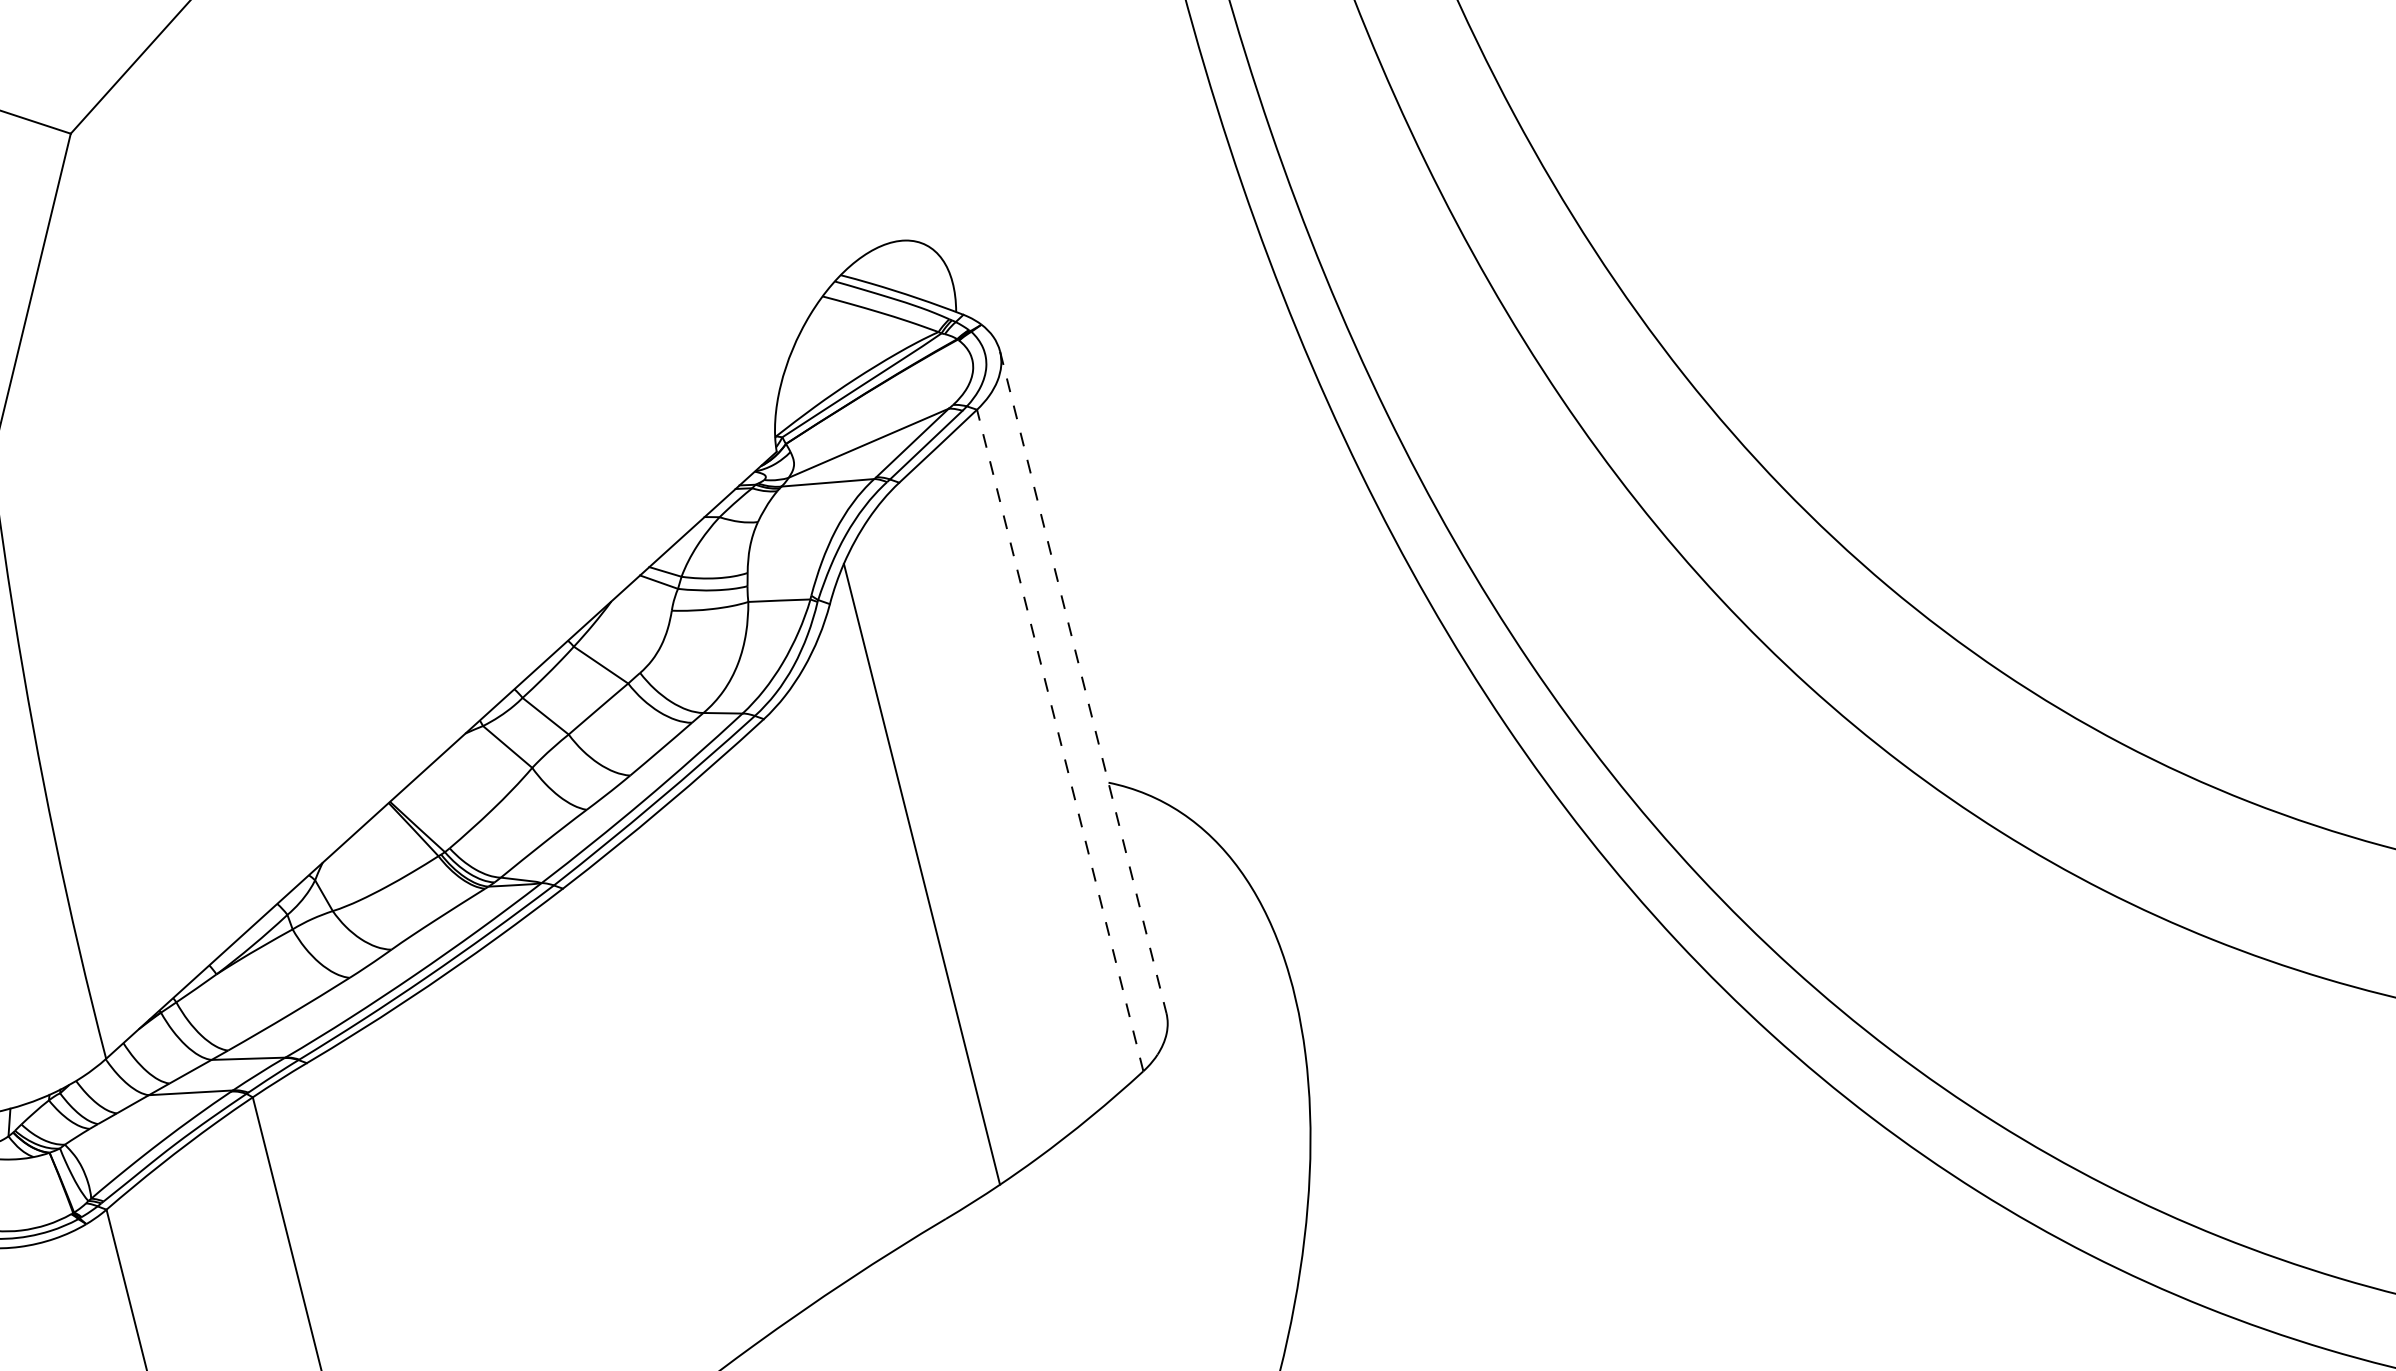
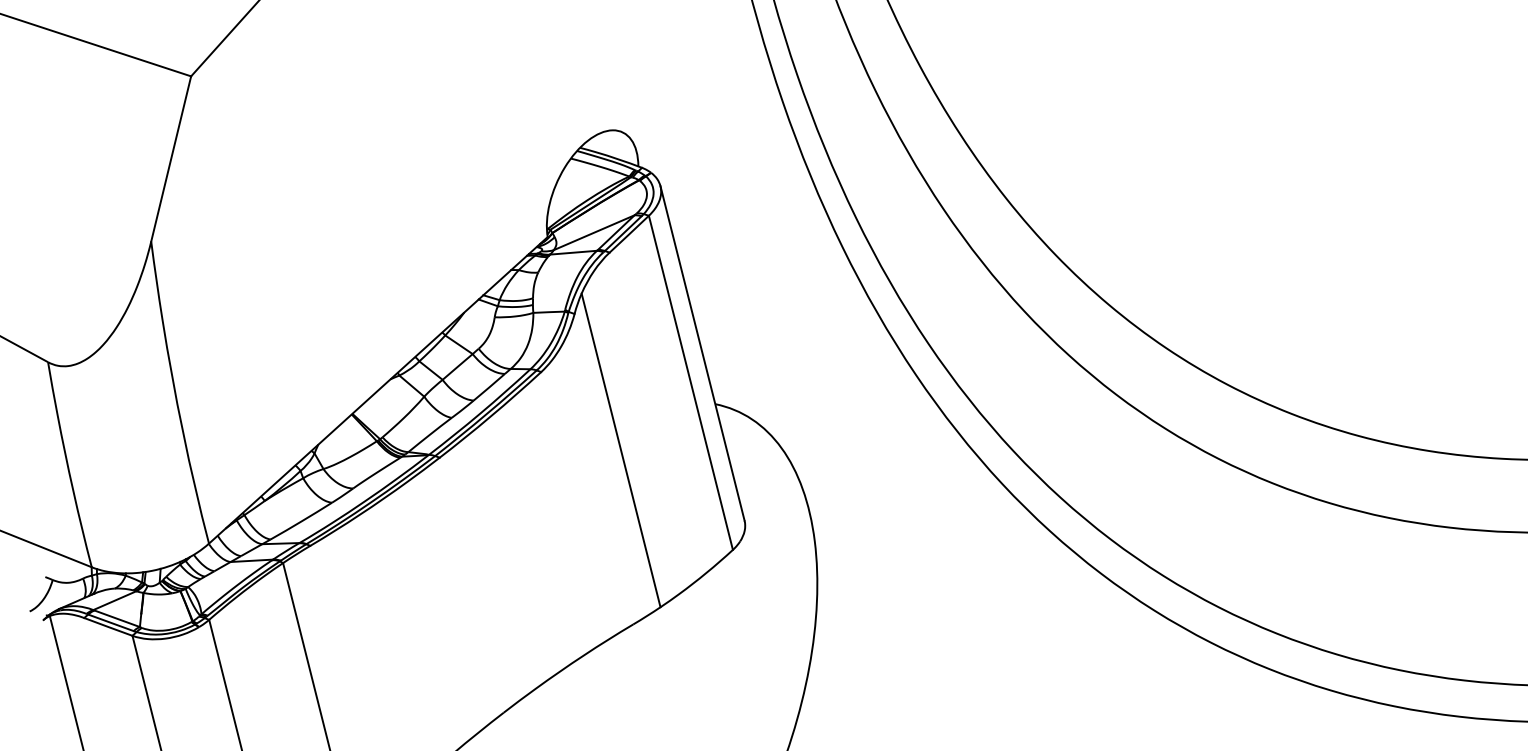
line: (1083, 682) -> (702, 353), dashed -> solid
line: (1059, 739) -> (690, 382), dashed -> solid

